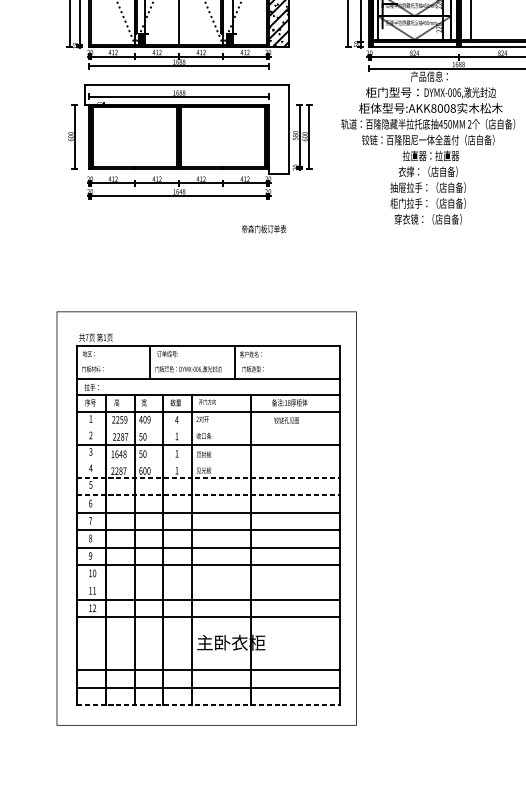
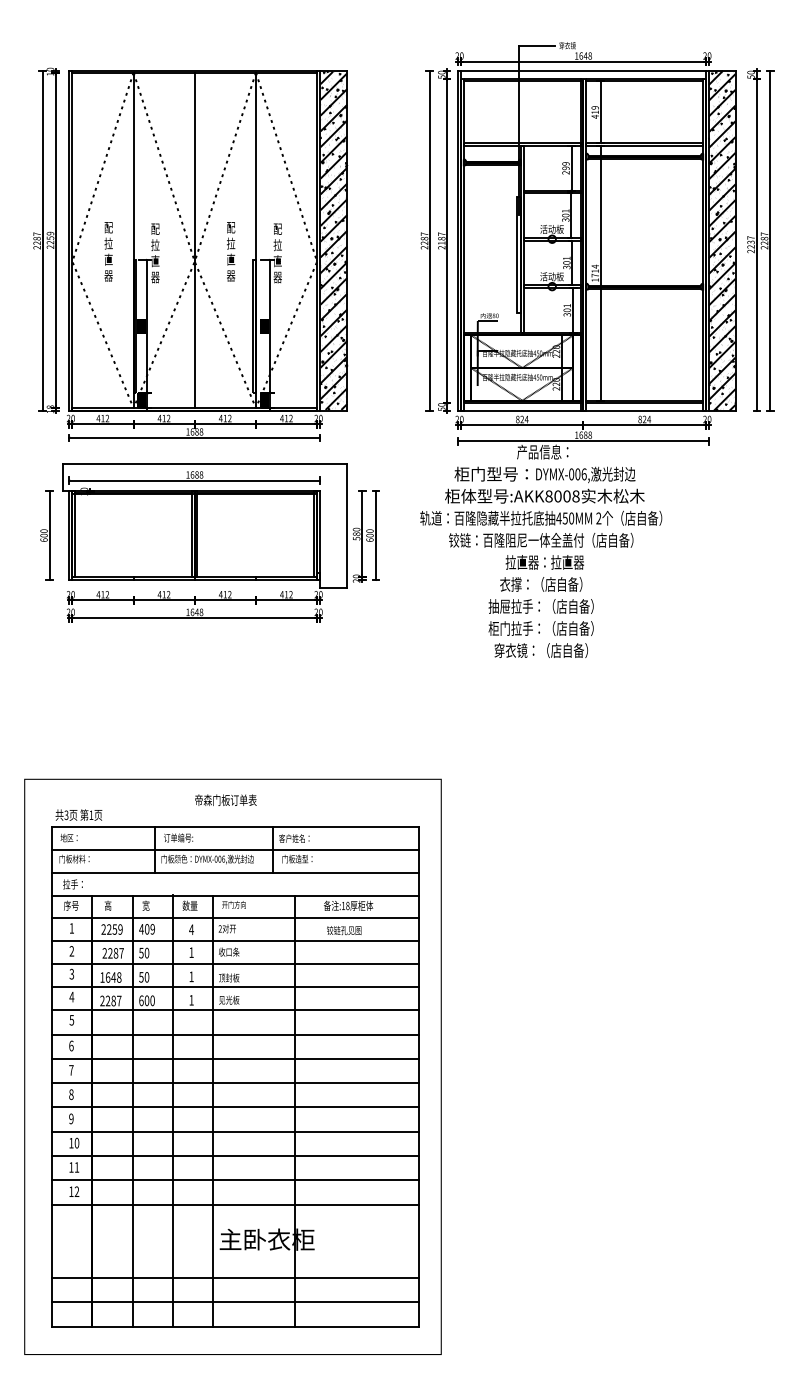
text: (263, 228) -> (225, 799), moved
text: (87, 337) -> (66, 815), 7 -> 3
line: (208, 362) -> (235, 849), added
line: (208, 428) -> (235, 941), added
line: (208, 461) -> (235, 987), added
line: (209, 478) -> (236, 1010), dashed -> solid
line: (209, 495) -> (236, 1034), dashed -> solid
line: (208, 582) -> (235, 1155), added
line: (209, 705) -> (236, 1326), dashed -> solid

